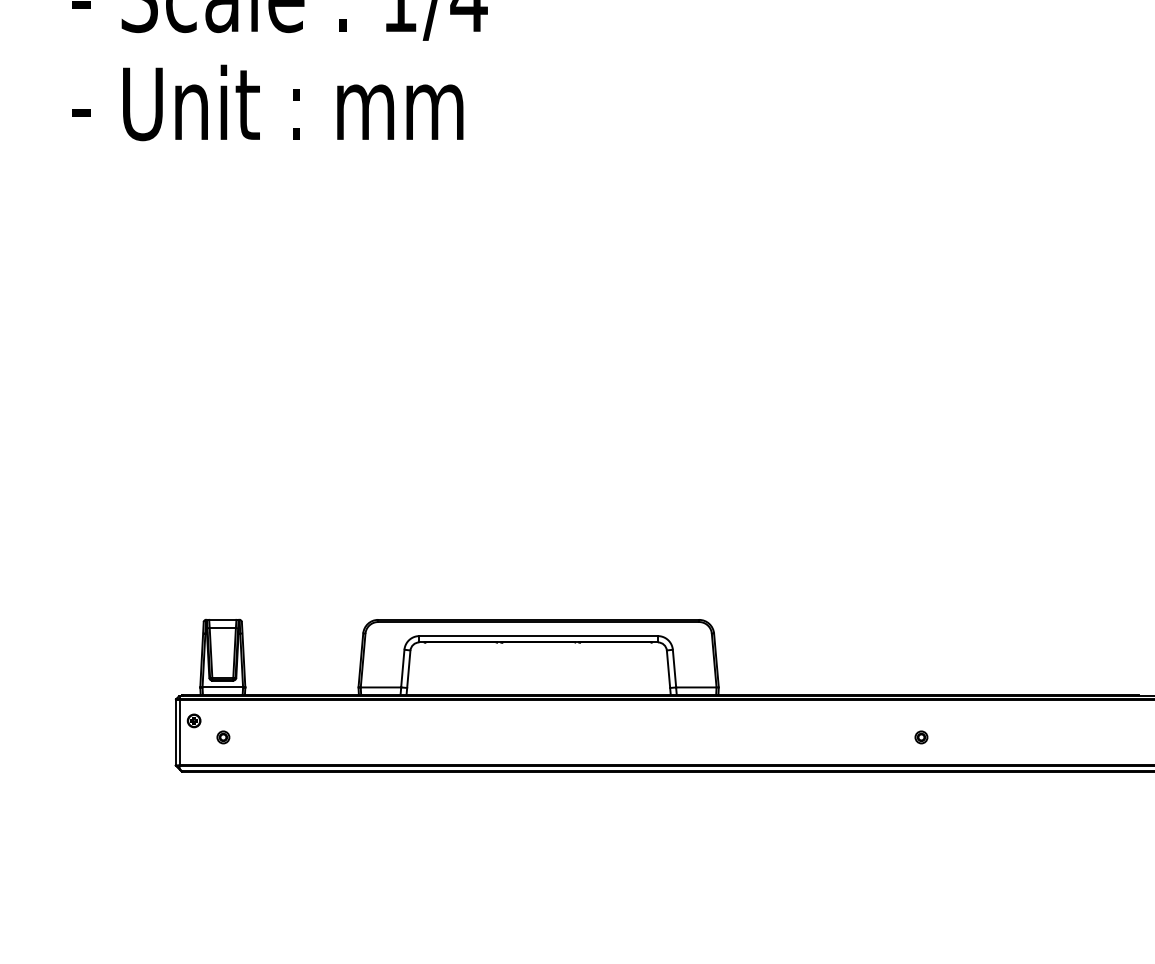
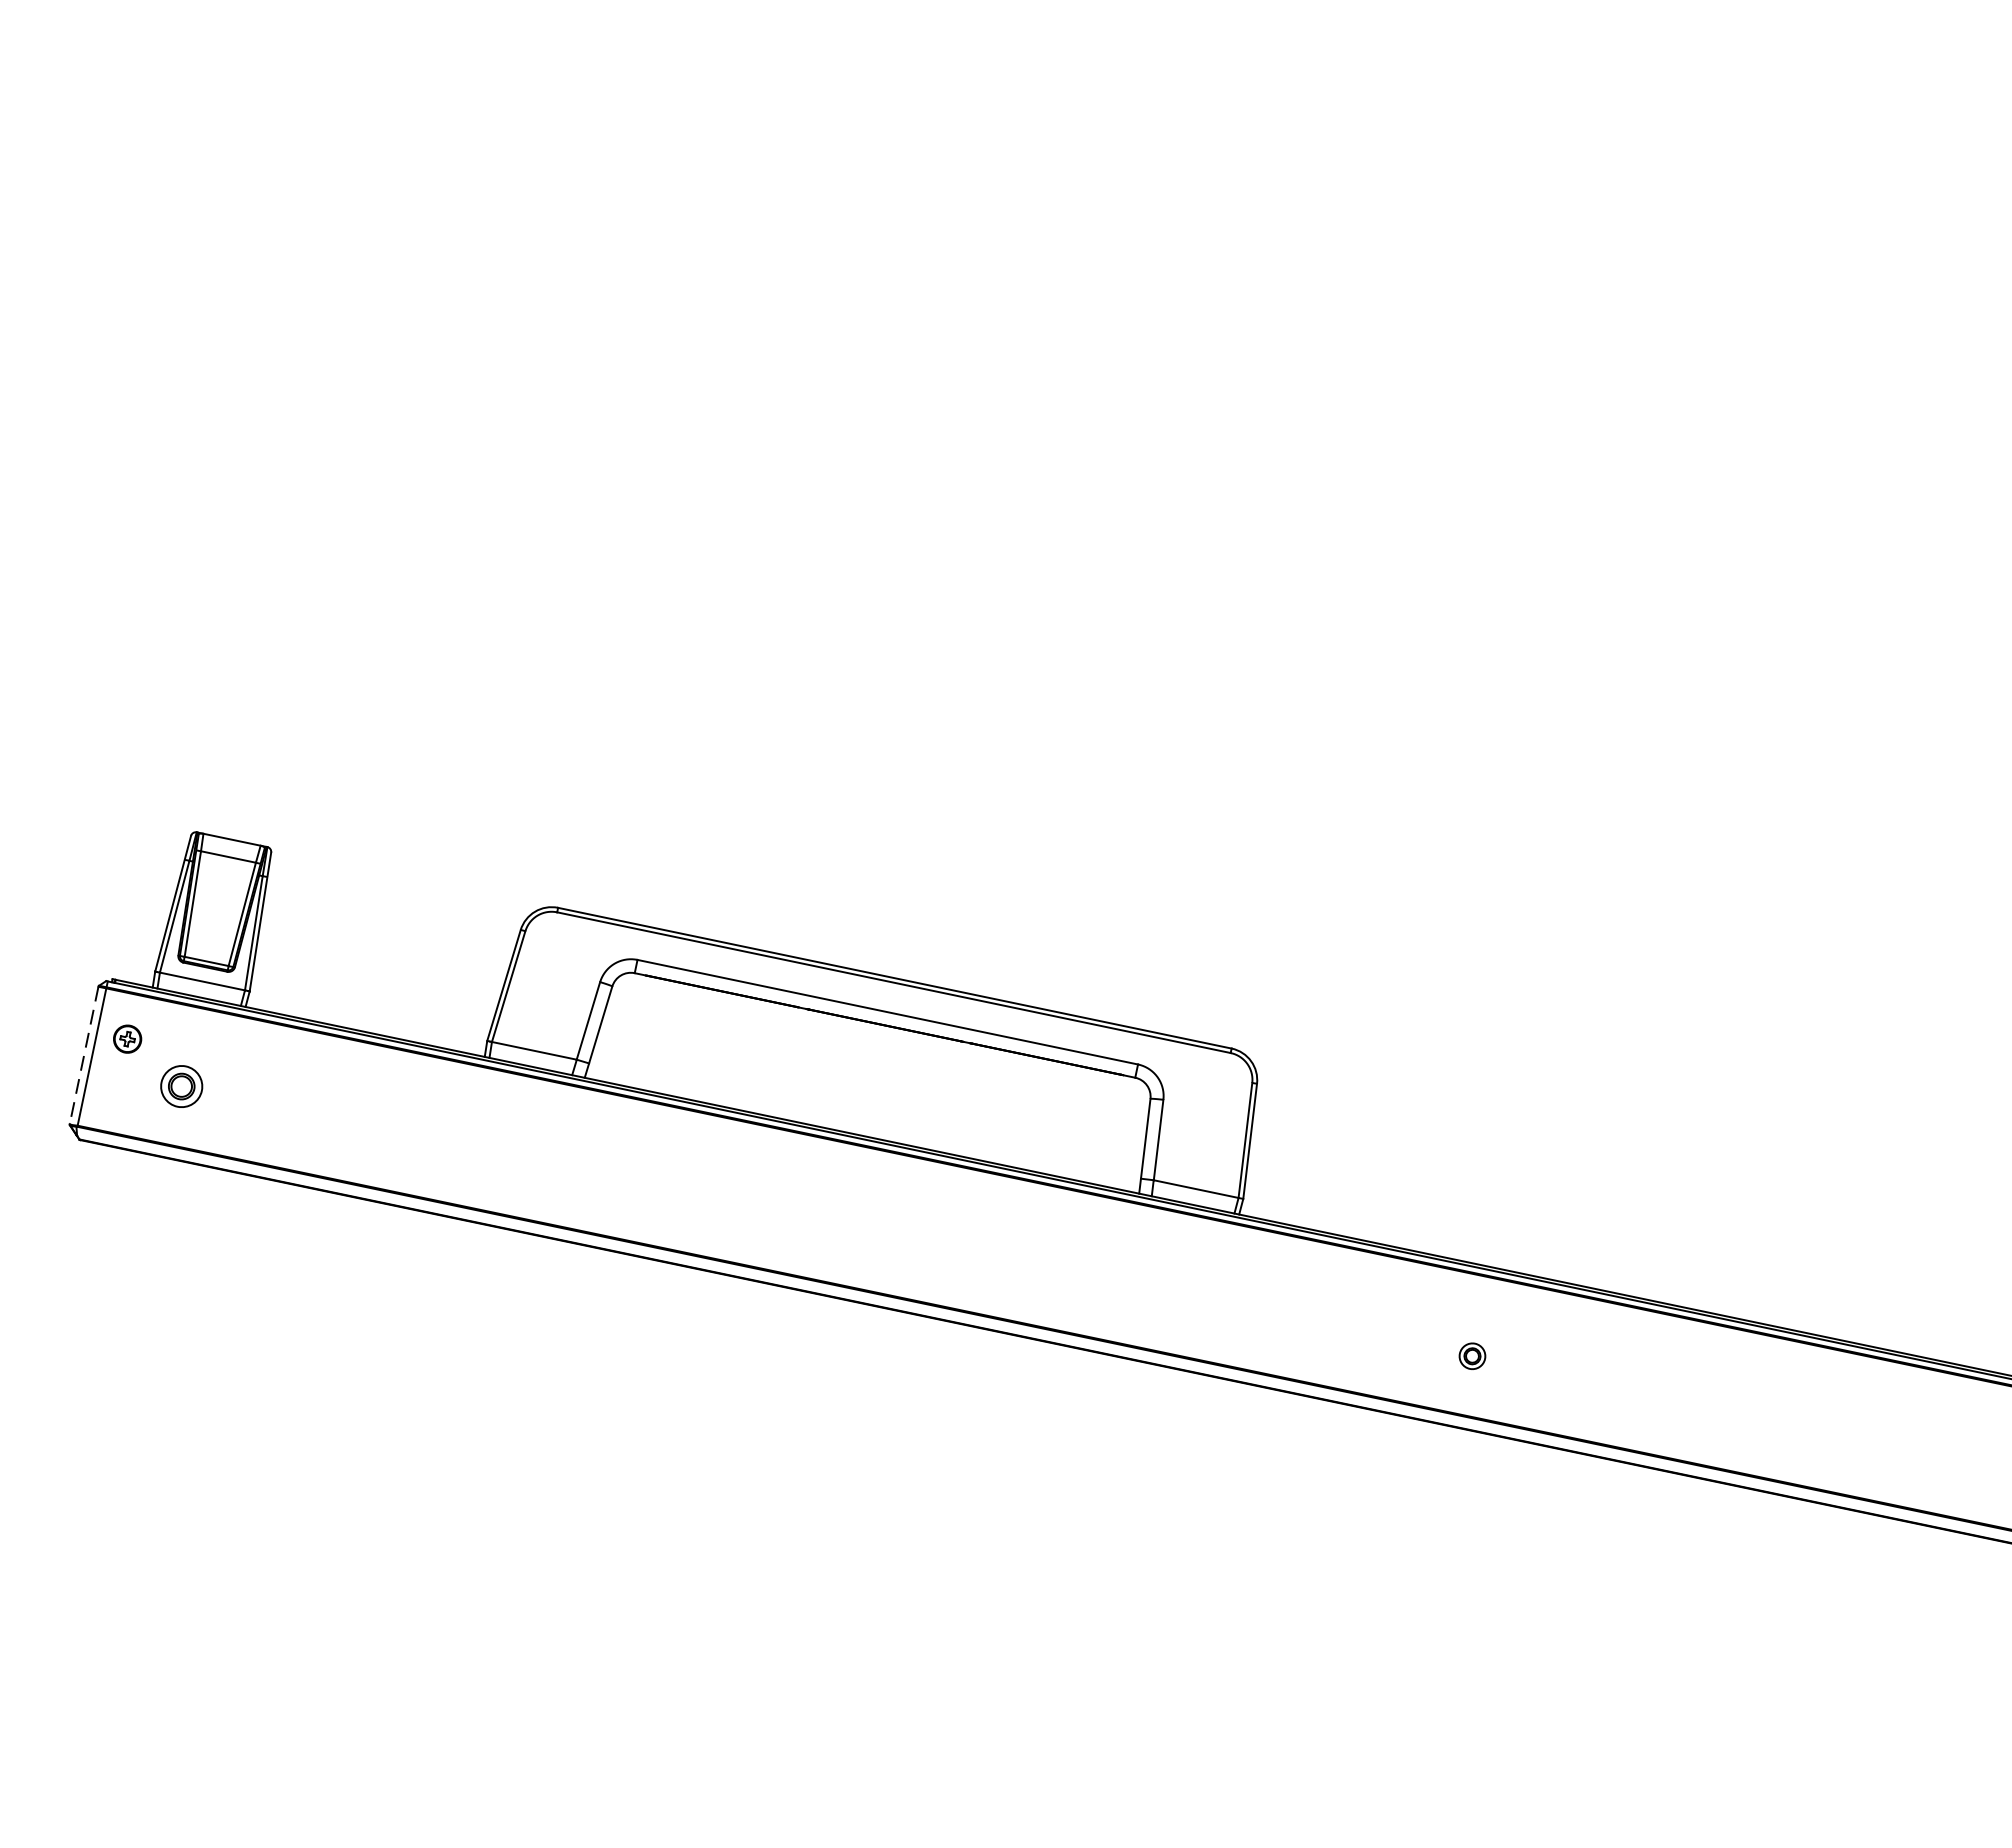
line: (175, 732) -> (83, 1055), solid -> dashed
part: (223, 737) -> (181, 1086), size x1.6
part: (921, 737) -> (1472, 1356), moved

